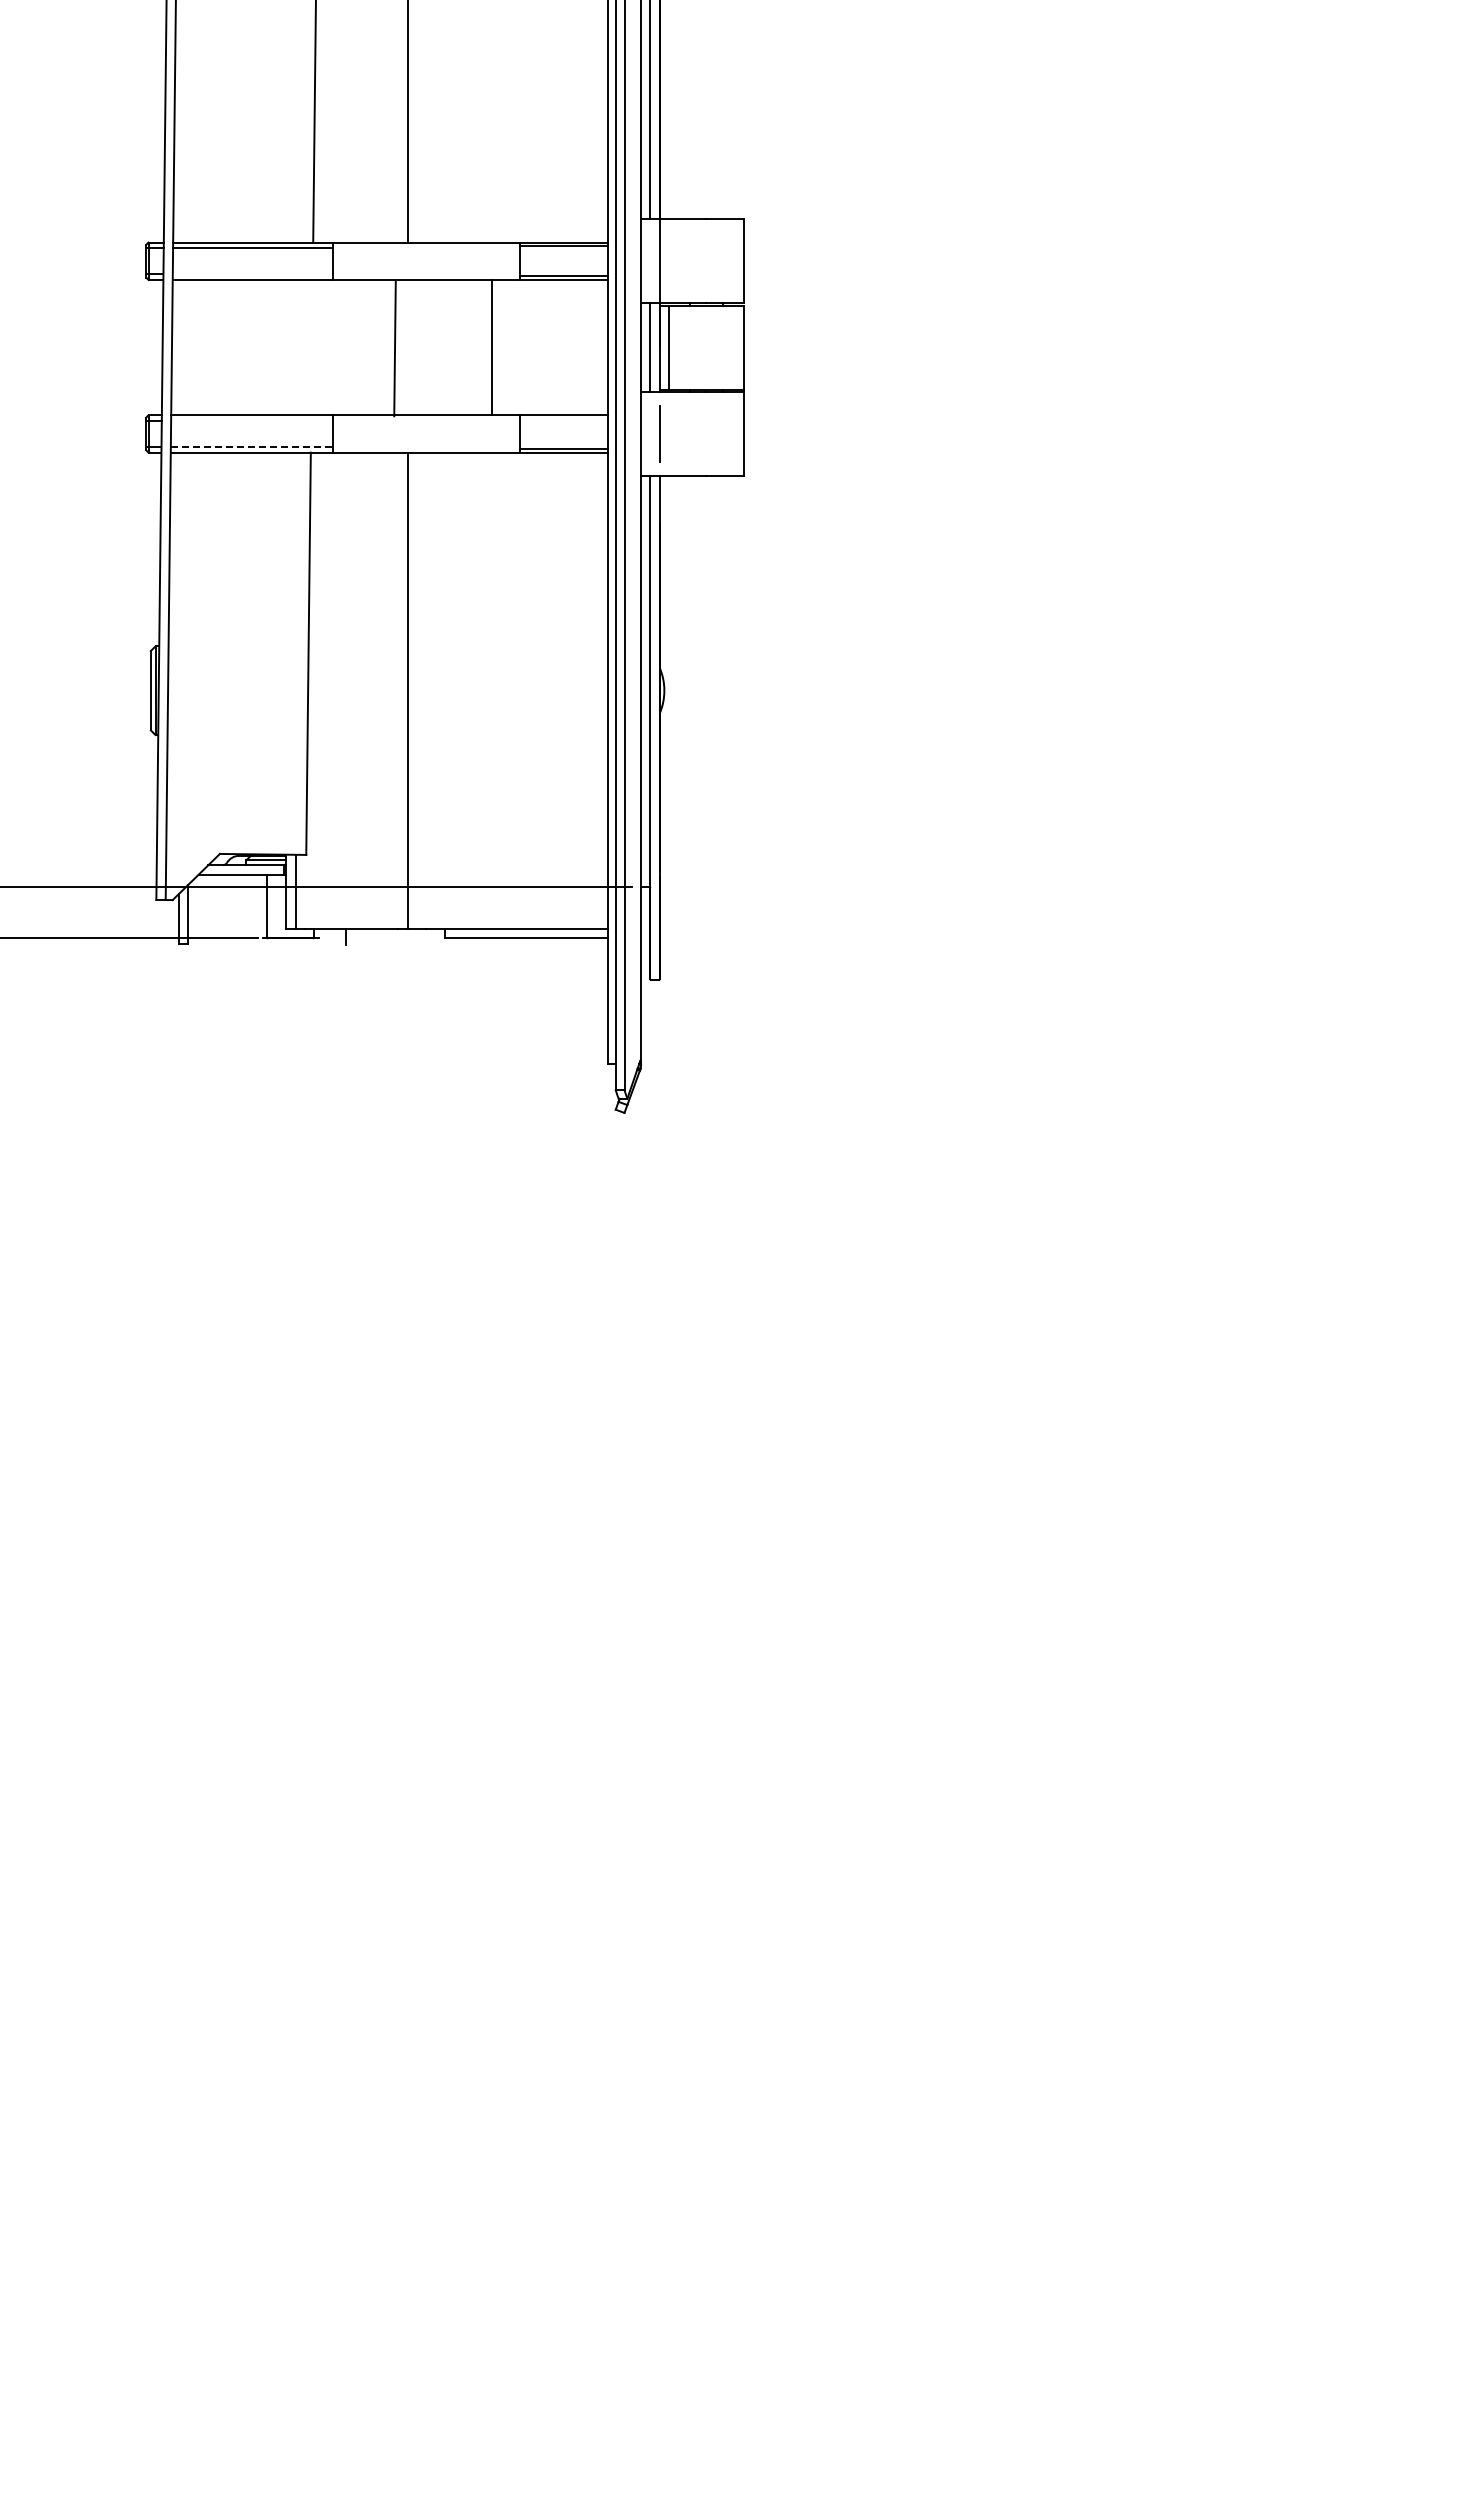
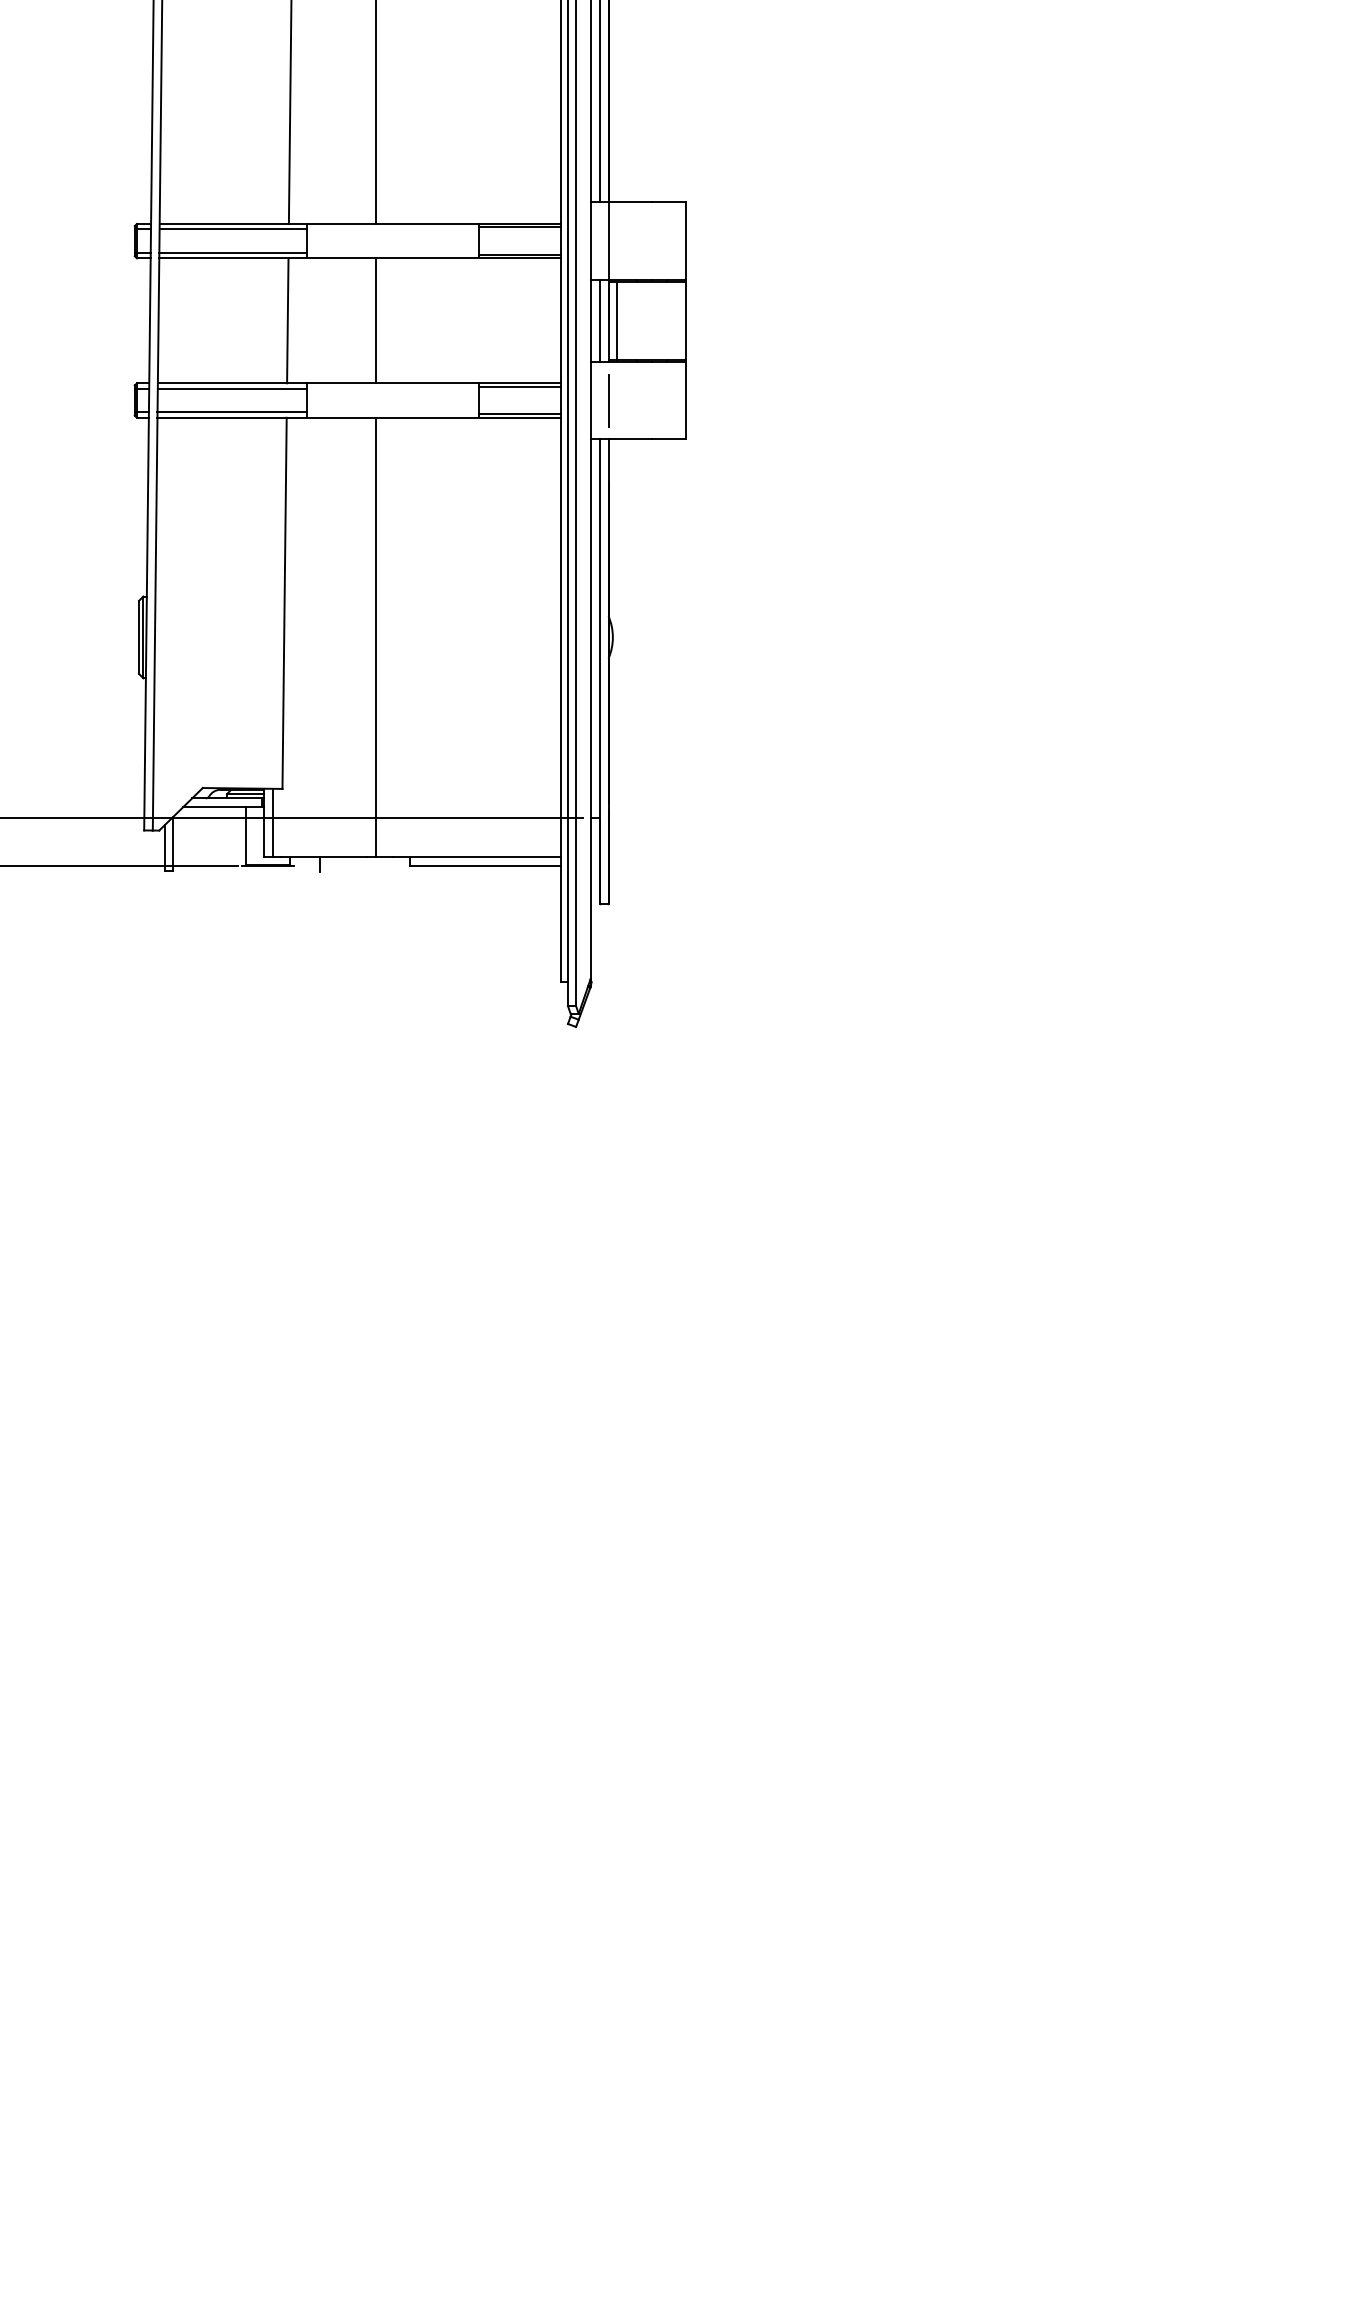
line: (252, 274) -> (232, 253), added
line: (491, 347) -> (375, 320), moved
line: (394, 348) -> (287, 320), moved
line: (563, 418) -> (519, 386), added
line: (251, 421) -> (231, 389), added
line: (252, 446) -> (232, 412), dashed -> solid

